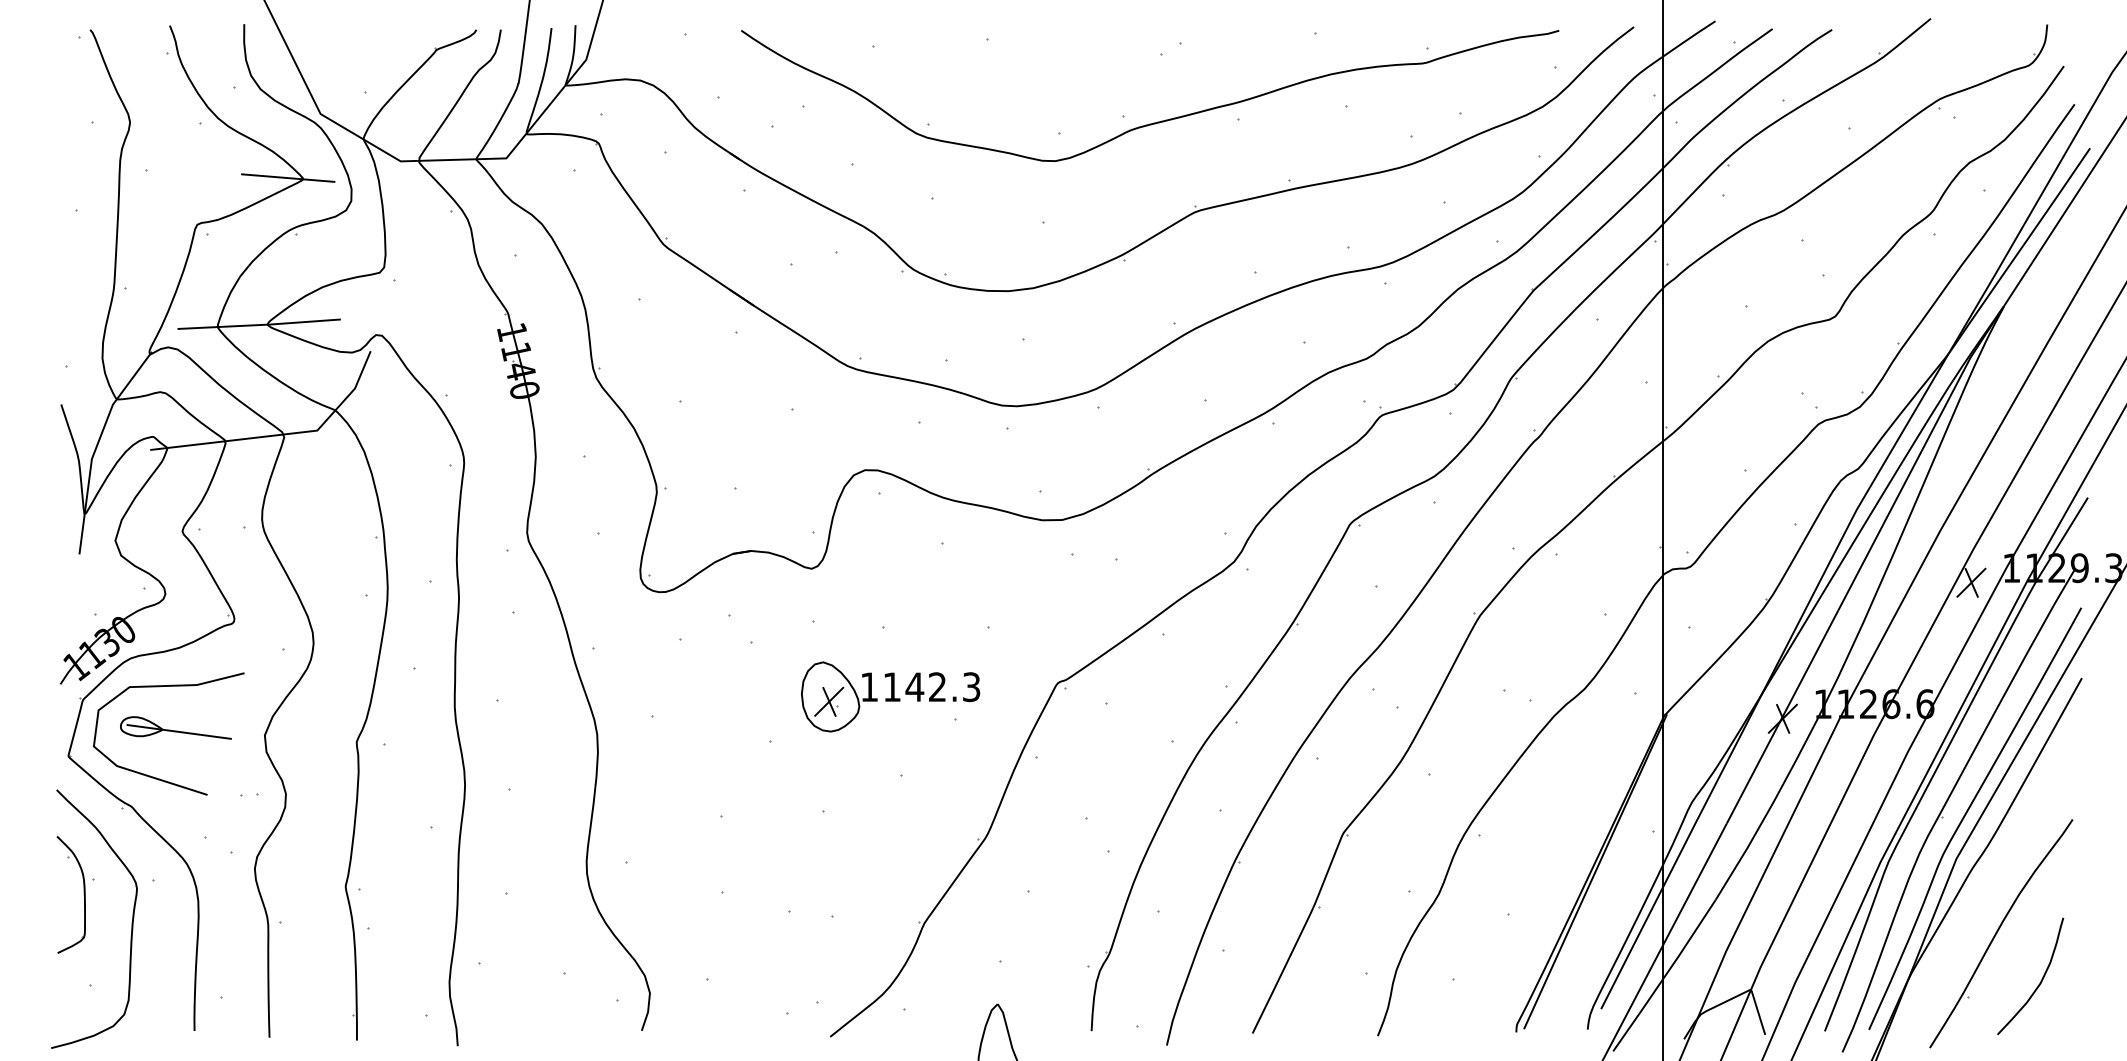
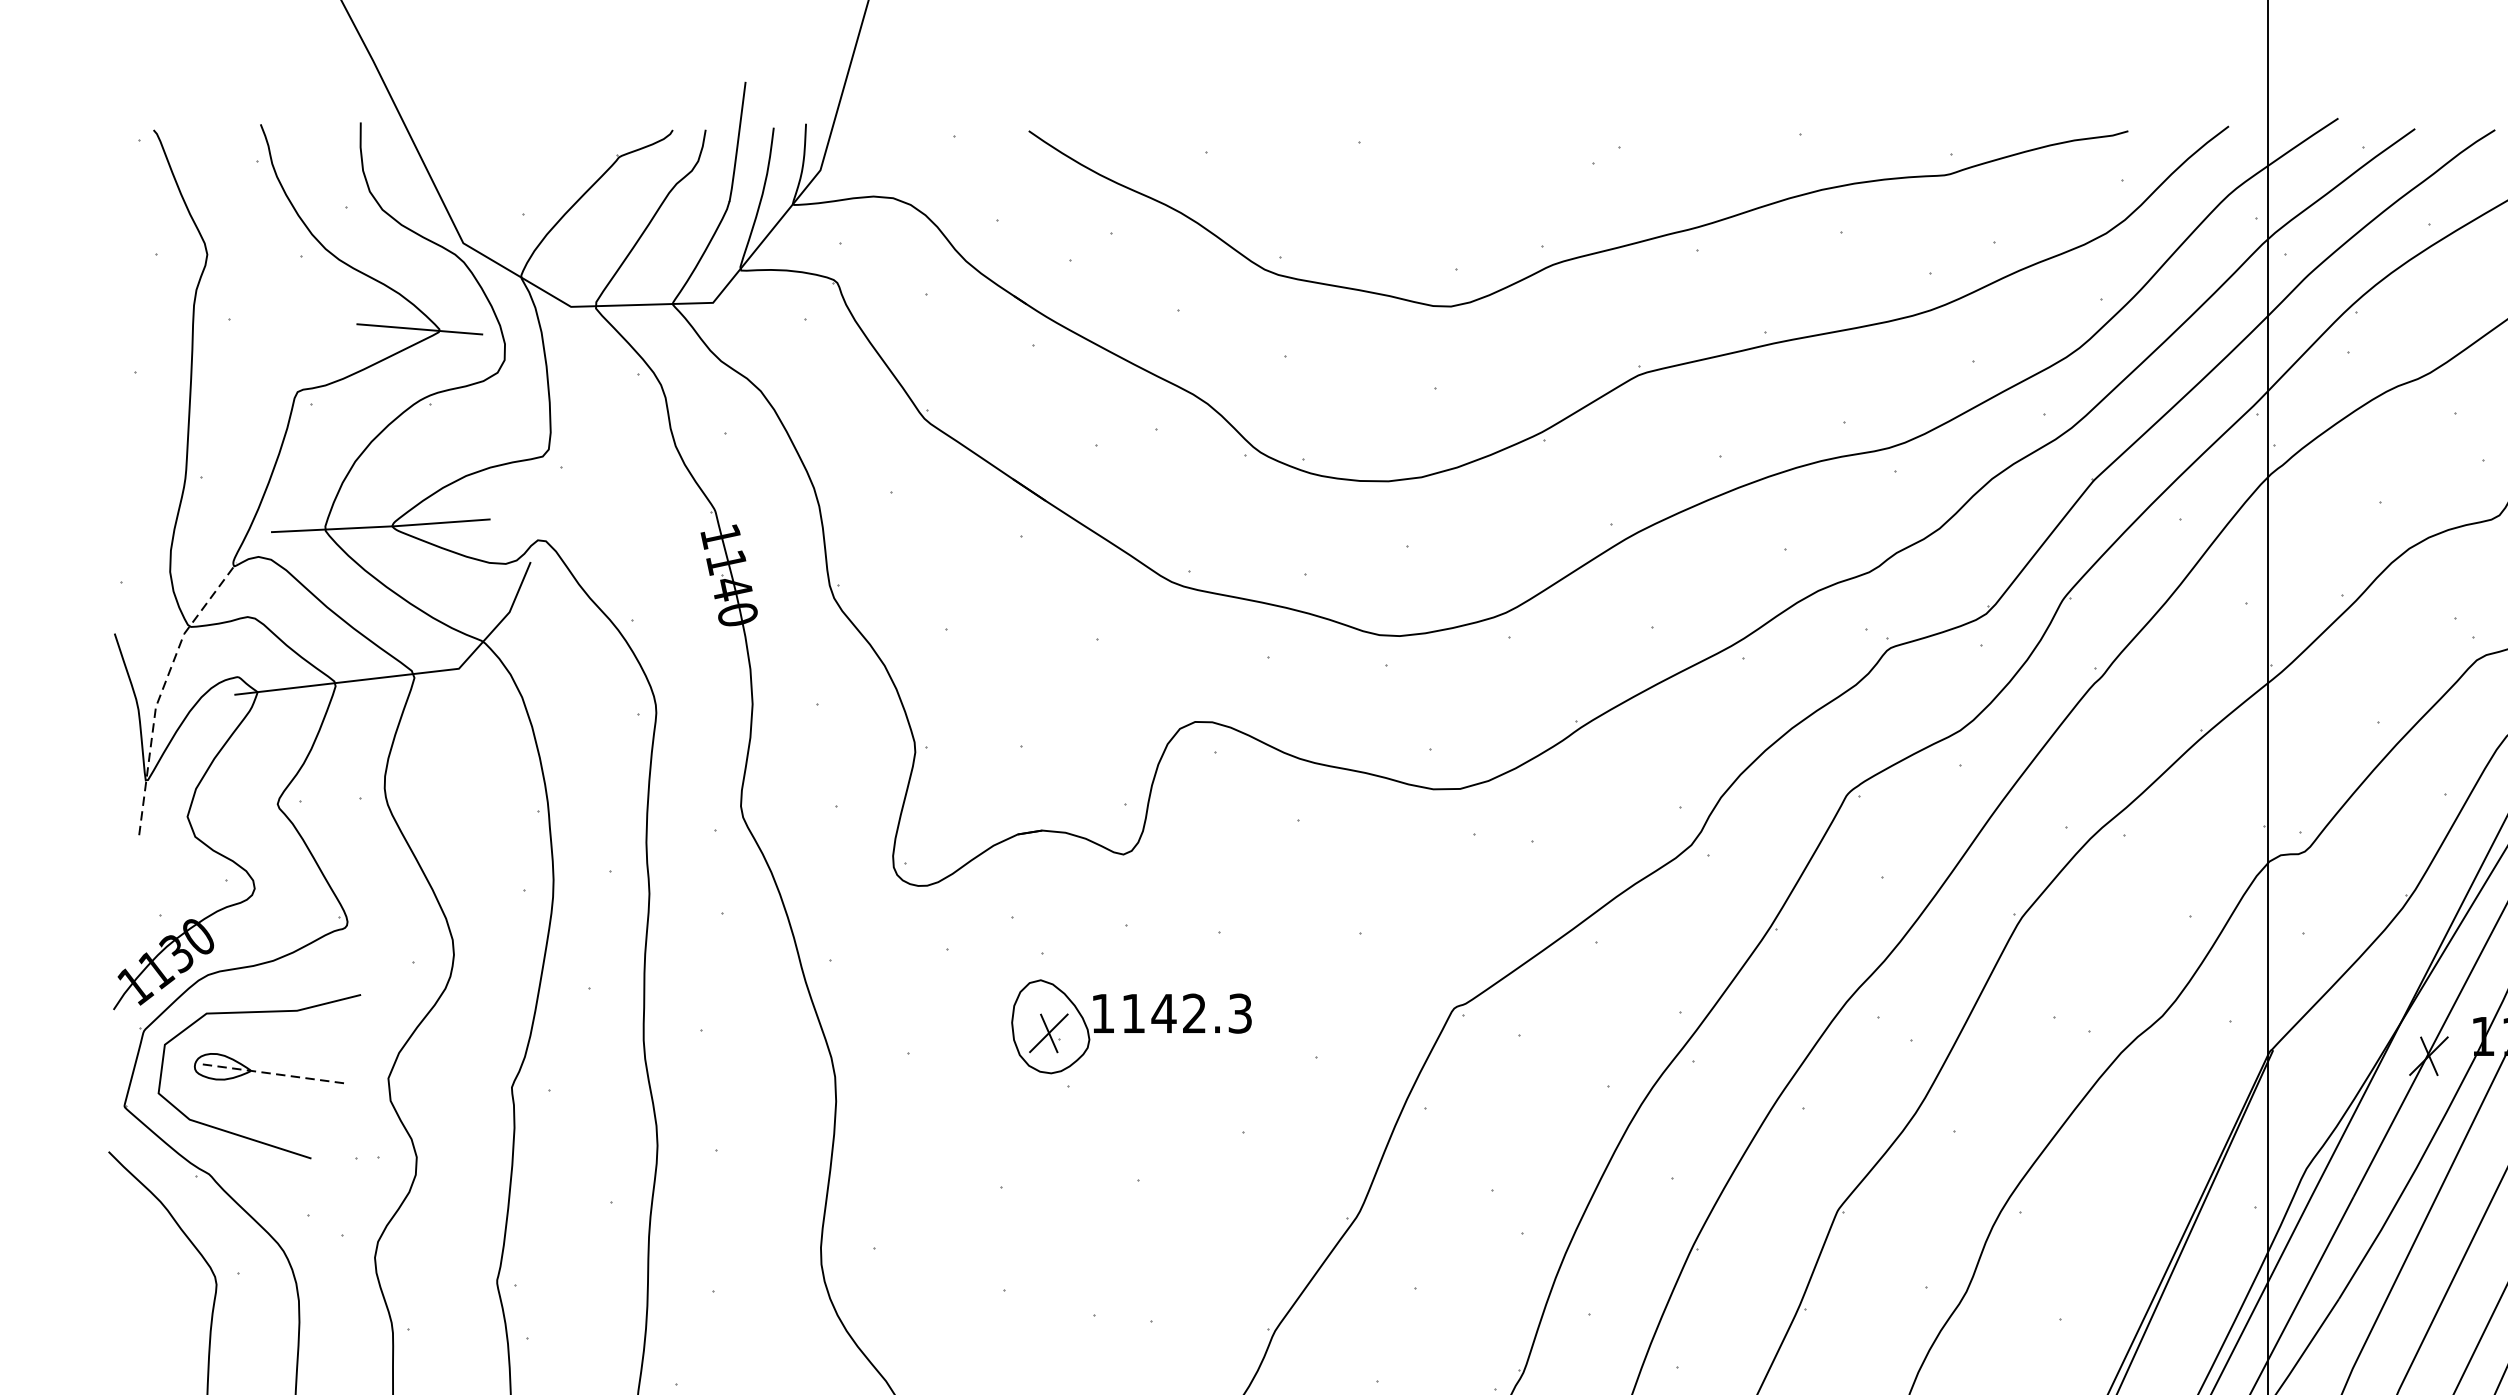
line: (96, 446) -> (162, 690), solid -> dashed
part: (890, 696) -> (1131, 1026), moved
line: (178, 731) -> (272, 1073), solid -> dashed
part: (83, 894) -> (144, 1292), removed

